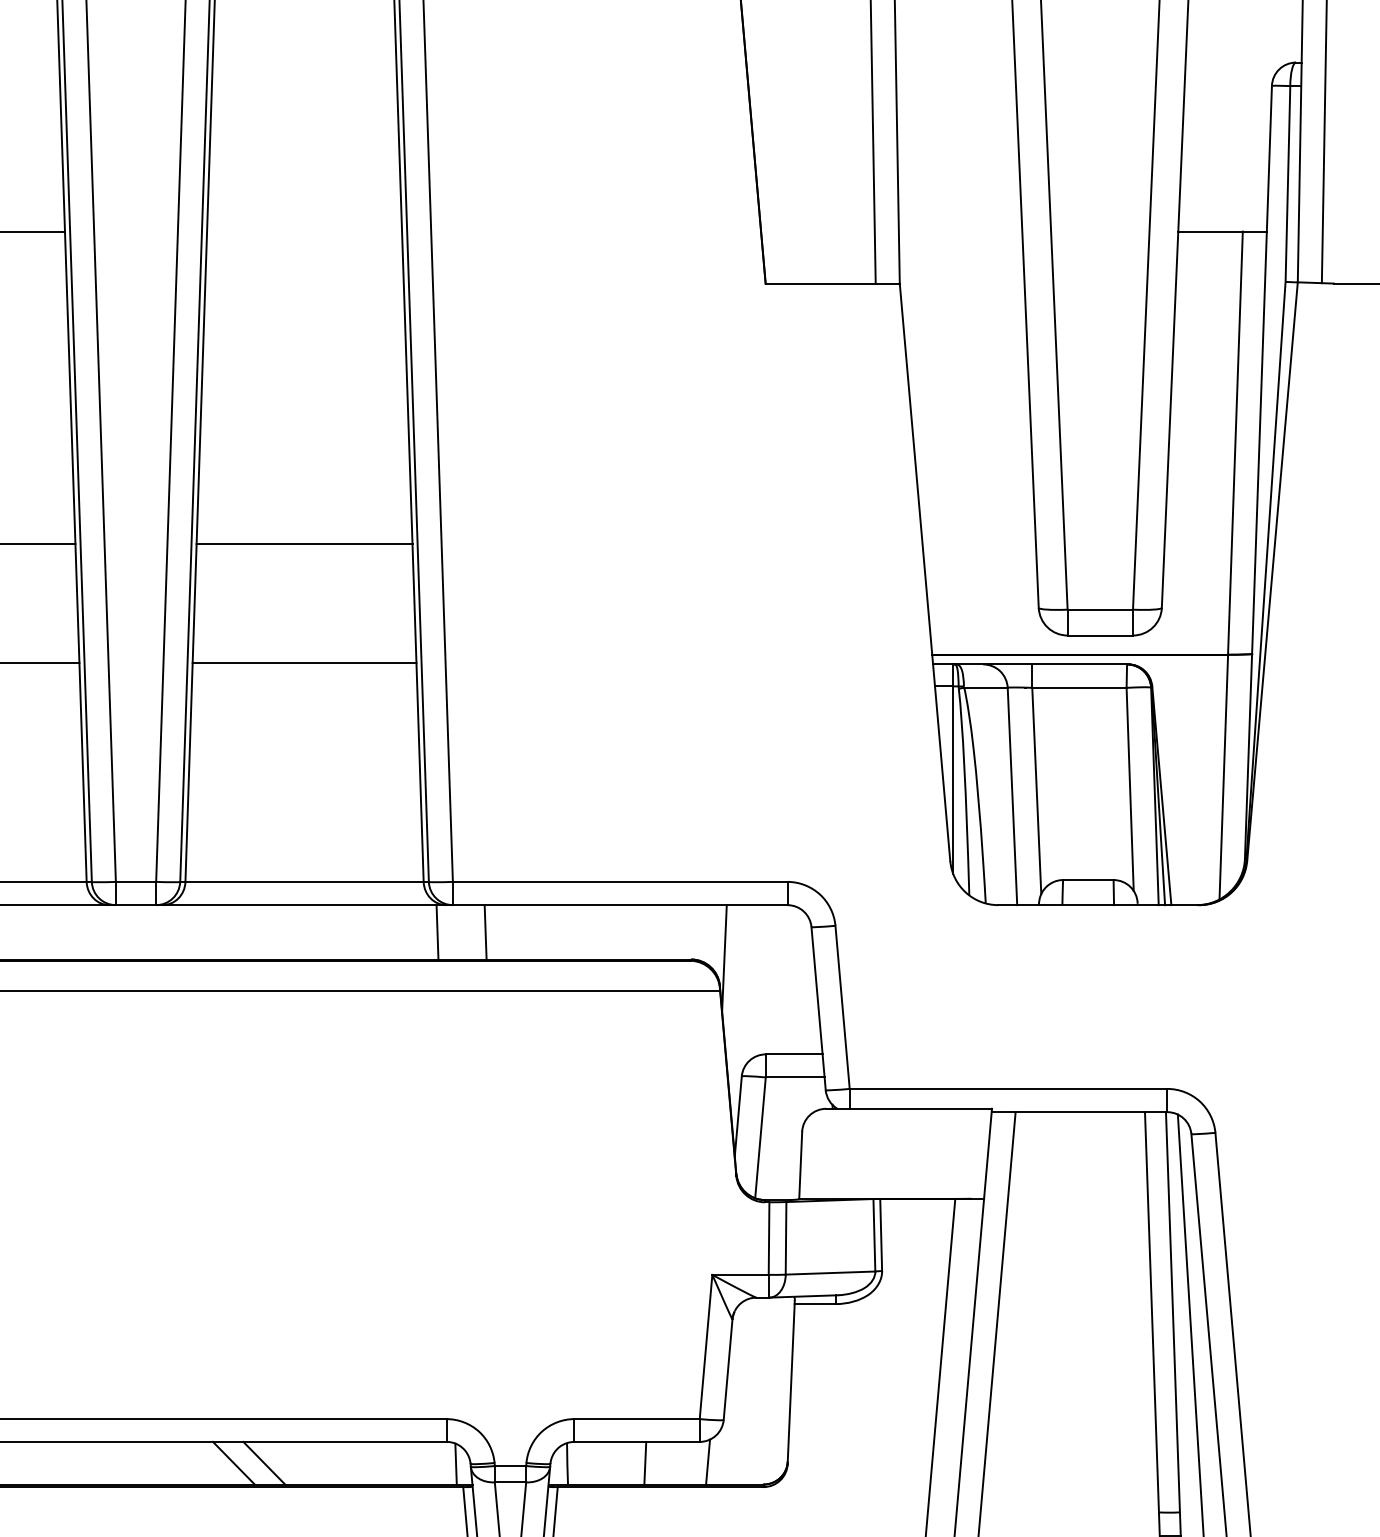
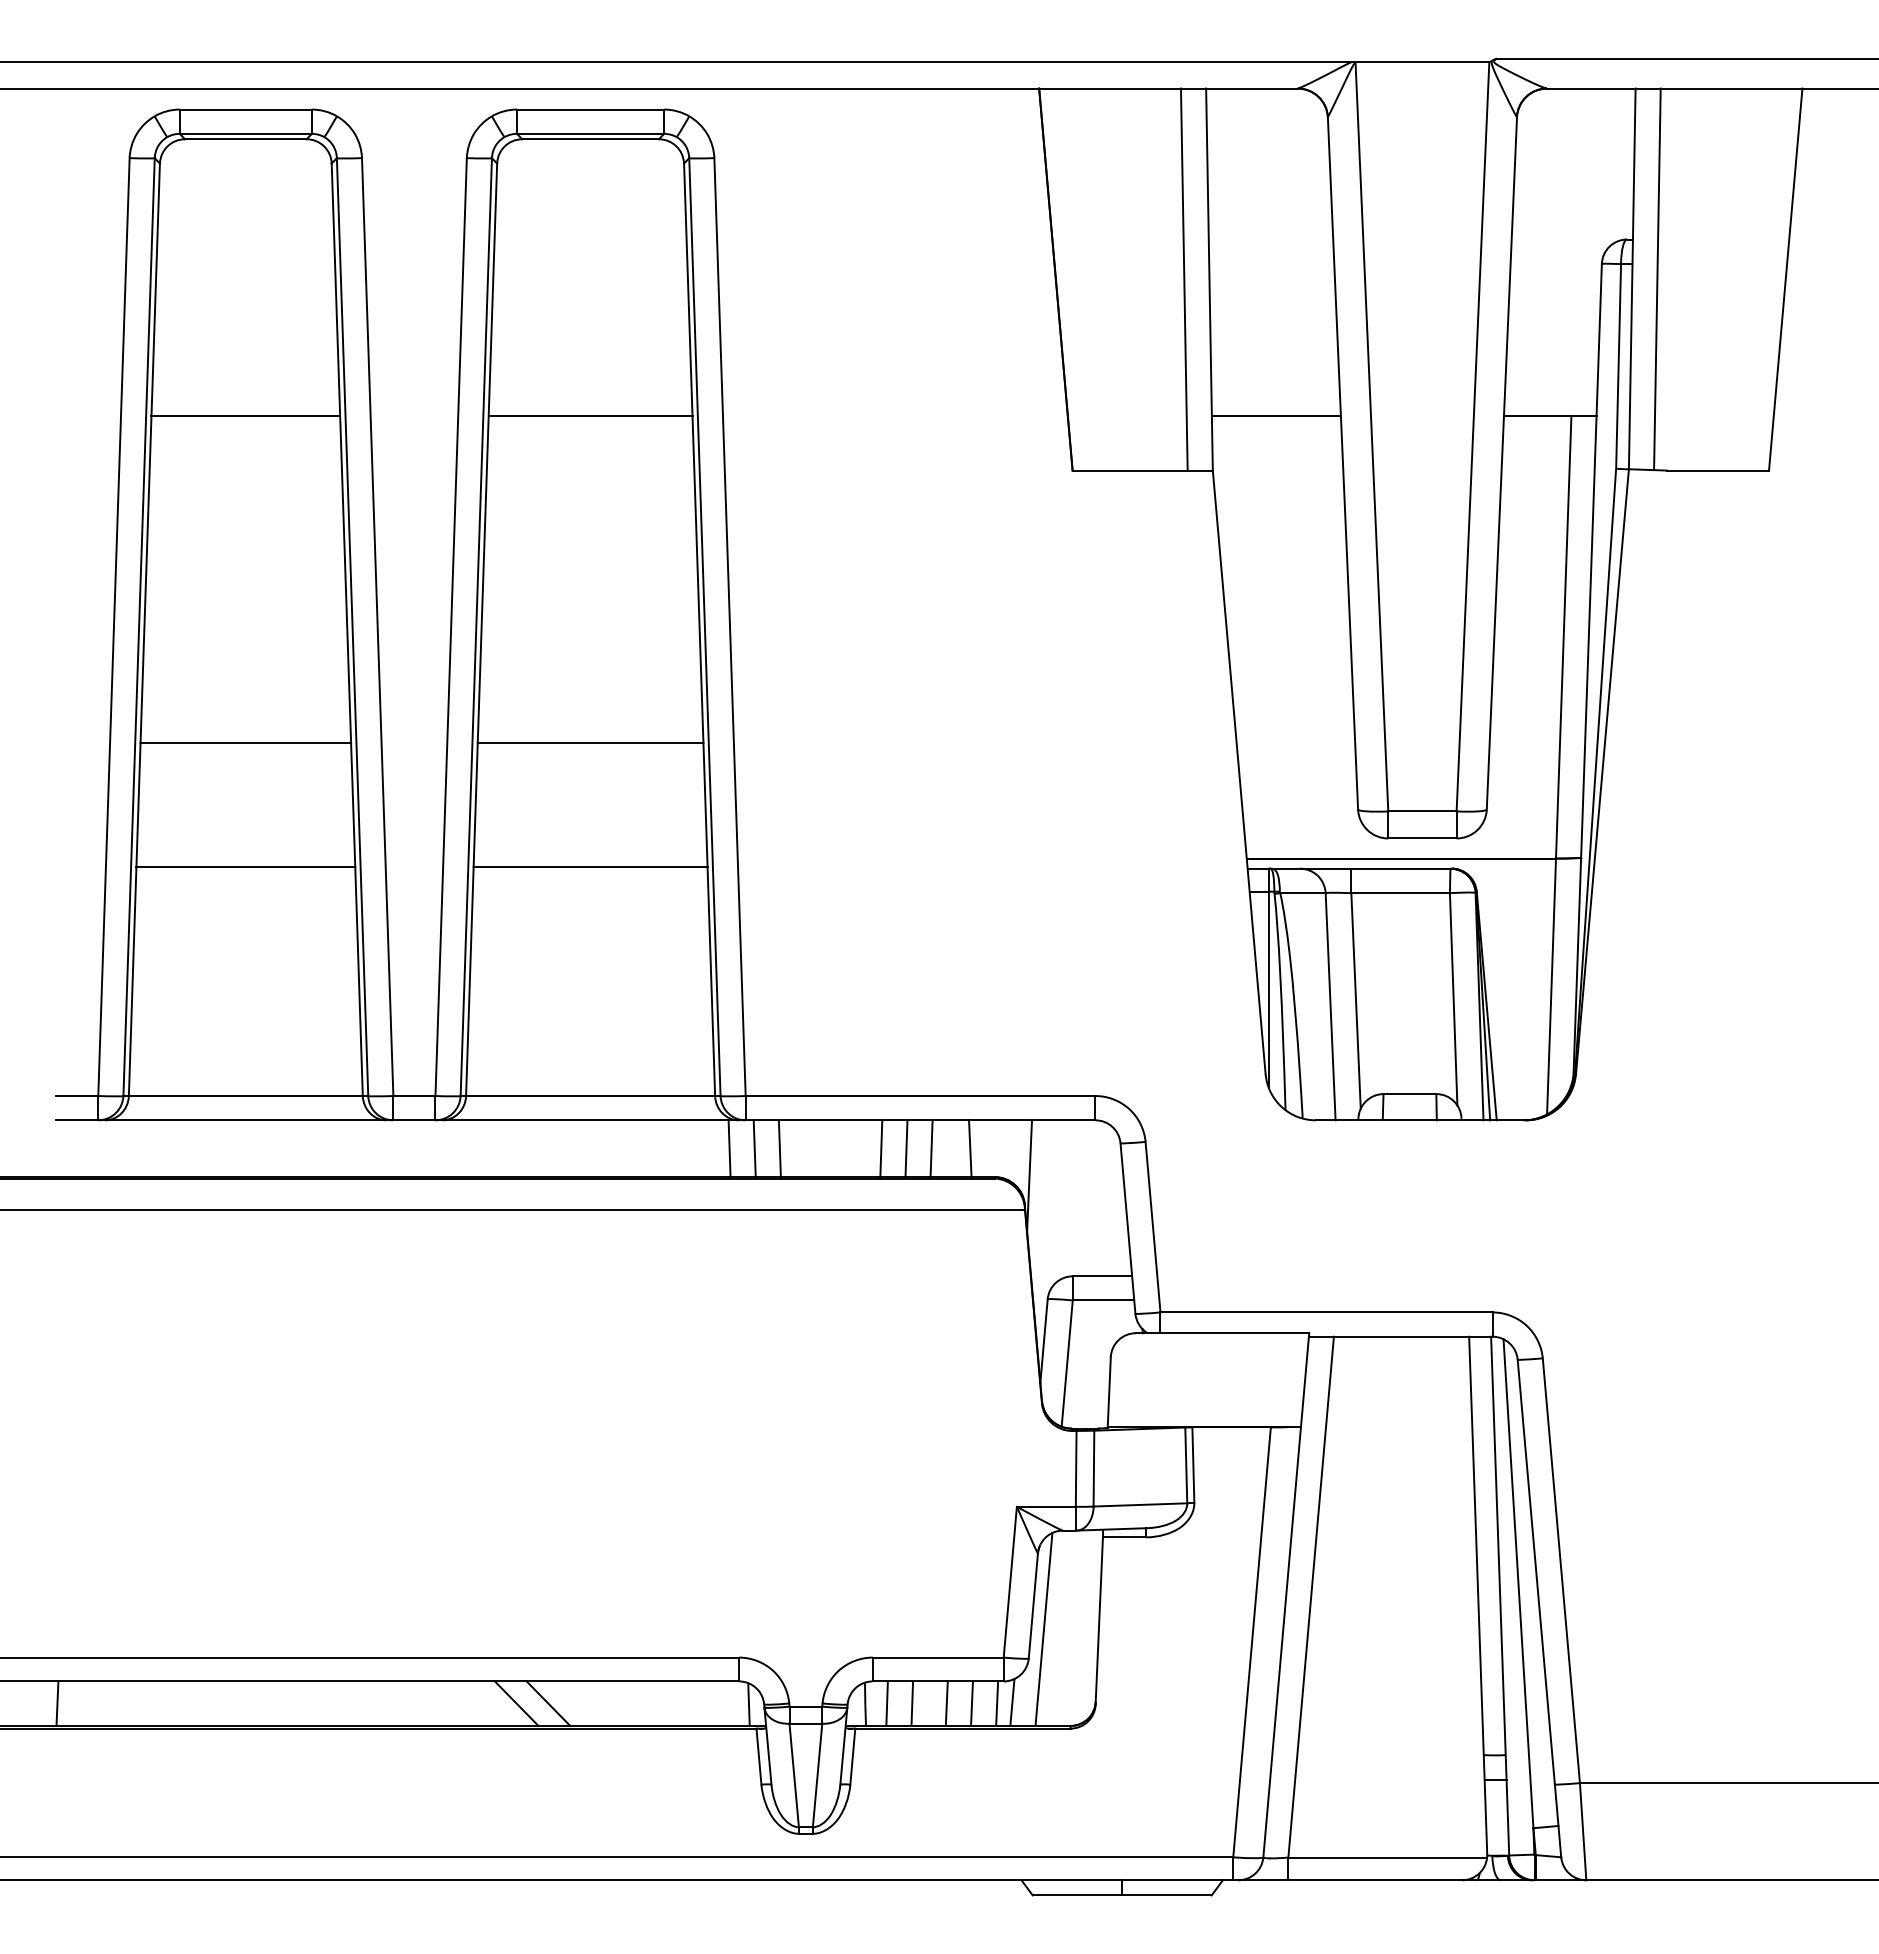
line: (304, 231) -> (590, 416), added
line: (959, 231) -> (1275, 416), added
line: (461, 932) -> (754, 1148), added
line: (582, 932) -> (881, 1148), added
line: (606, 932) -> (906, 1148), added
line: (630, 932) -> (931, 1148), added
line: (667, 932) -> (970, 1148), added
line: (737, 1391) -> (1043, 1628), added
line: (587, 1463) -> (886, 1703), added
line: (612, 1463) -> (912, 1703), added
line: (668, 1463) -> (971, 1703), added
line: (693, 1463) -> (997, 1703), added

